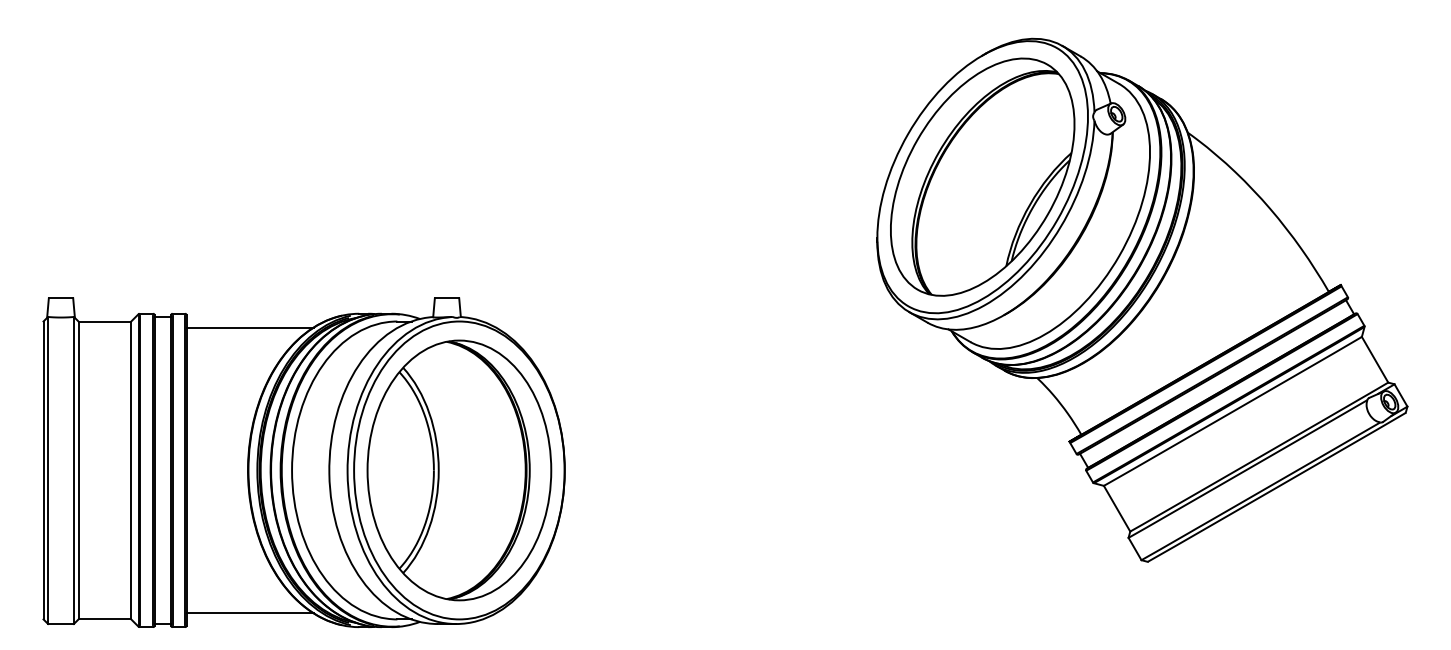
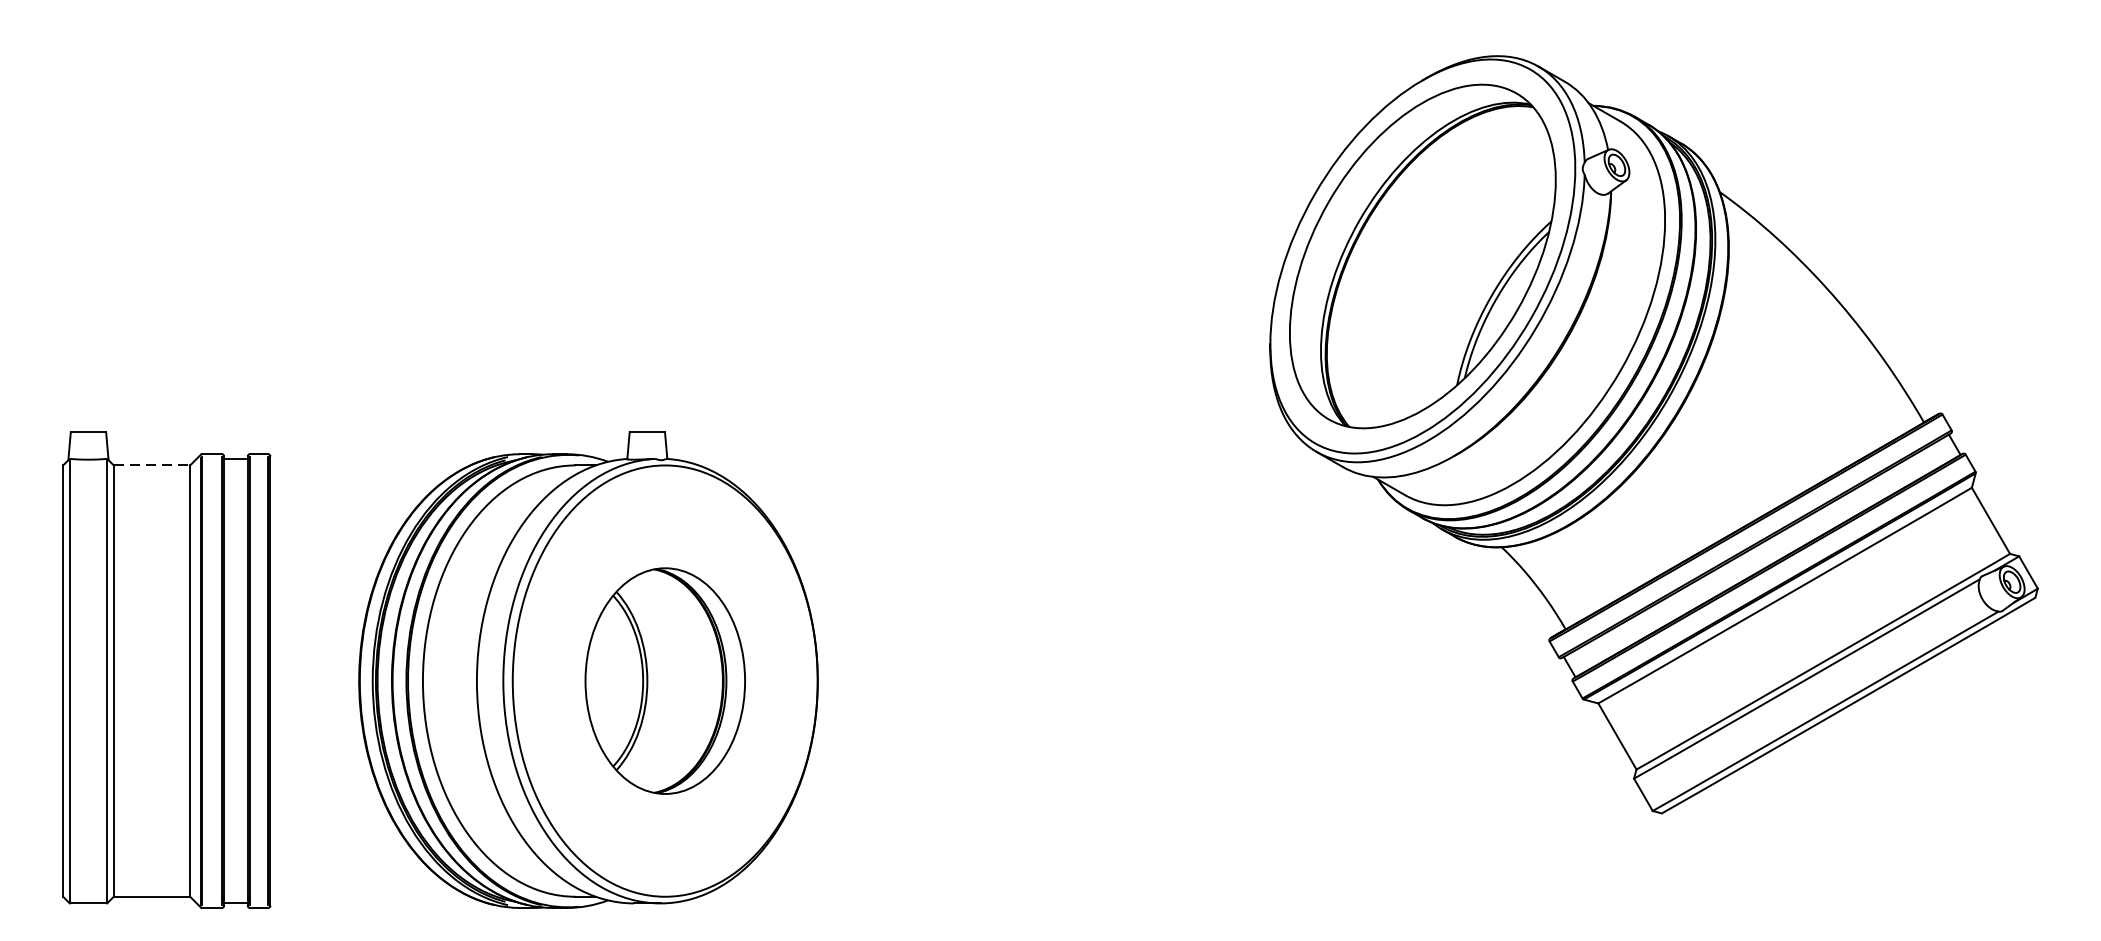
line: (105, 321) -> (152, 465), solid -> dashed
line: (249, 327) -> (361, 474), removed
part: (459, 470) -> (665, 681), size x0.6
line: (249, 613) -> (361, 888), removed

